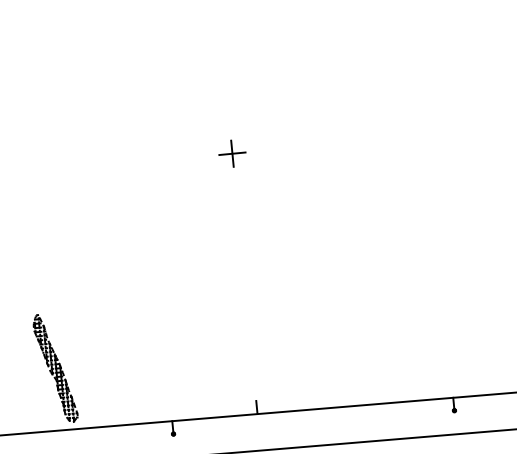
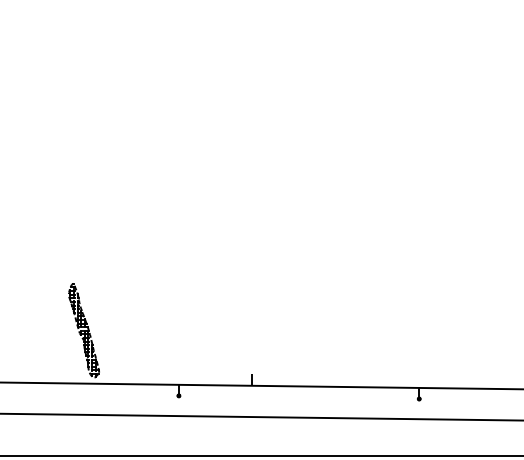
part: (232, 153) -> (251, 162), removed

